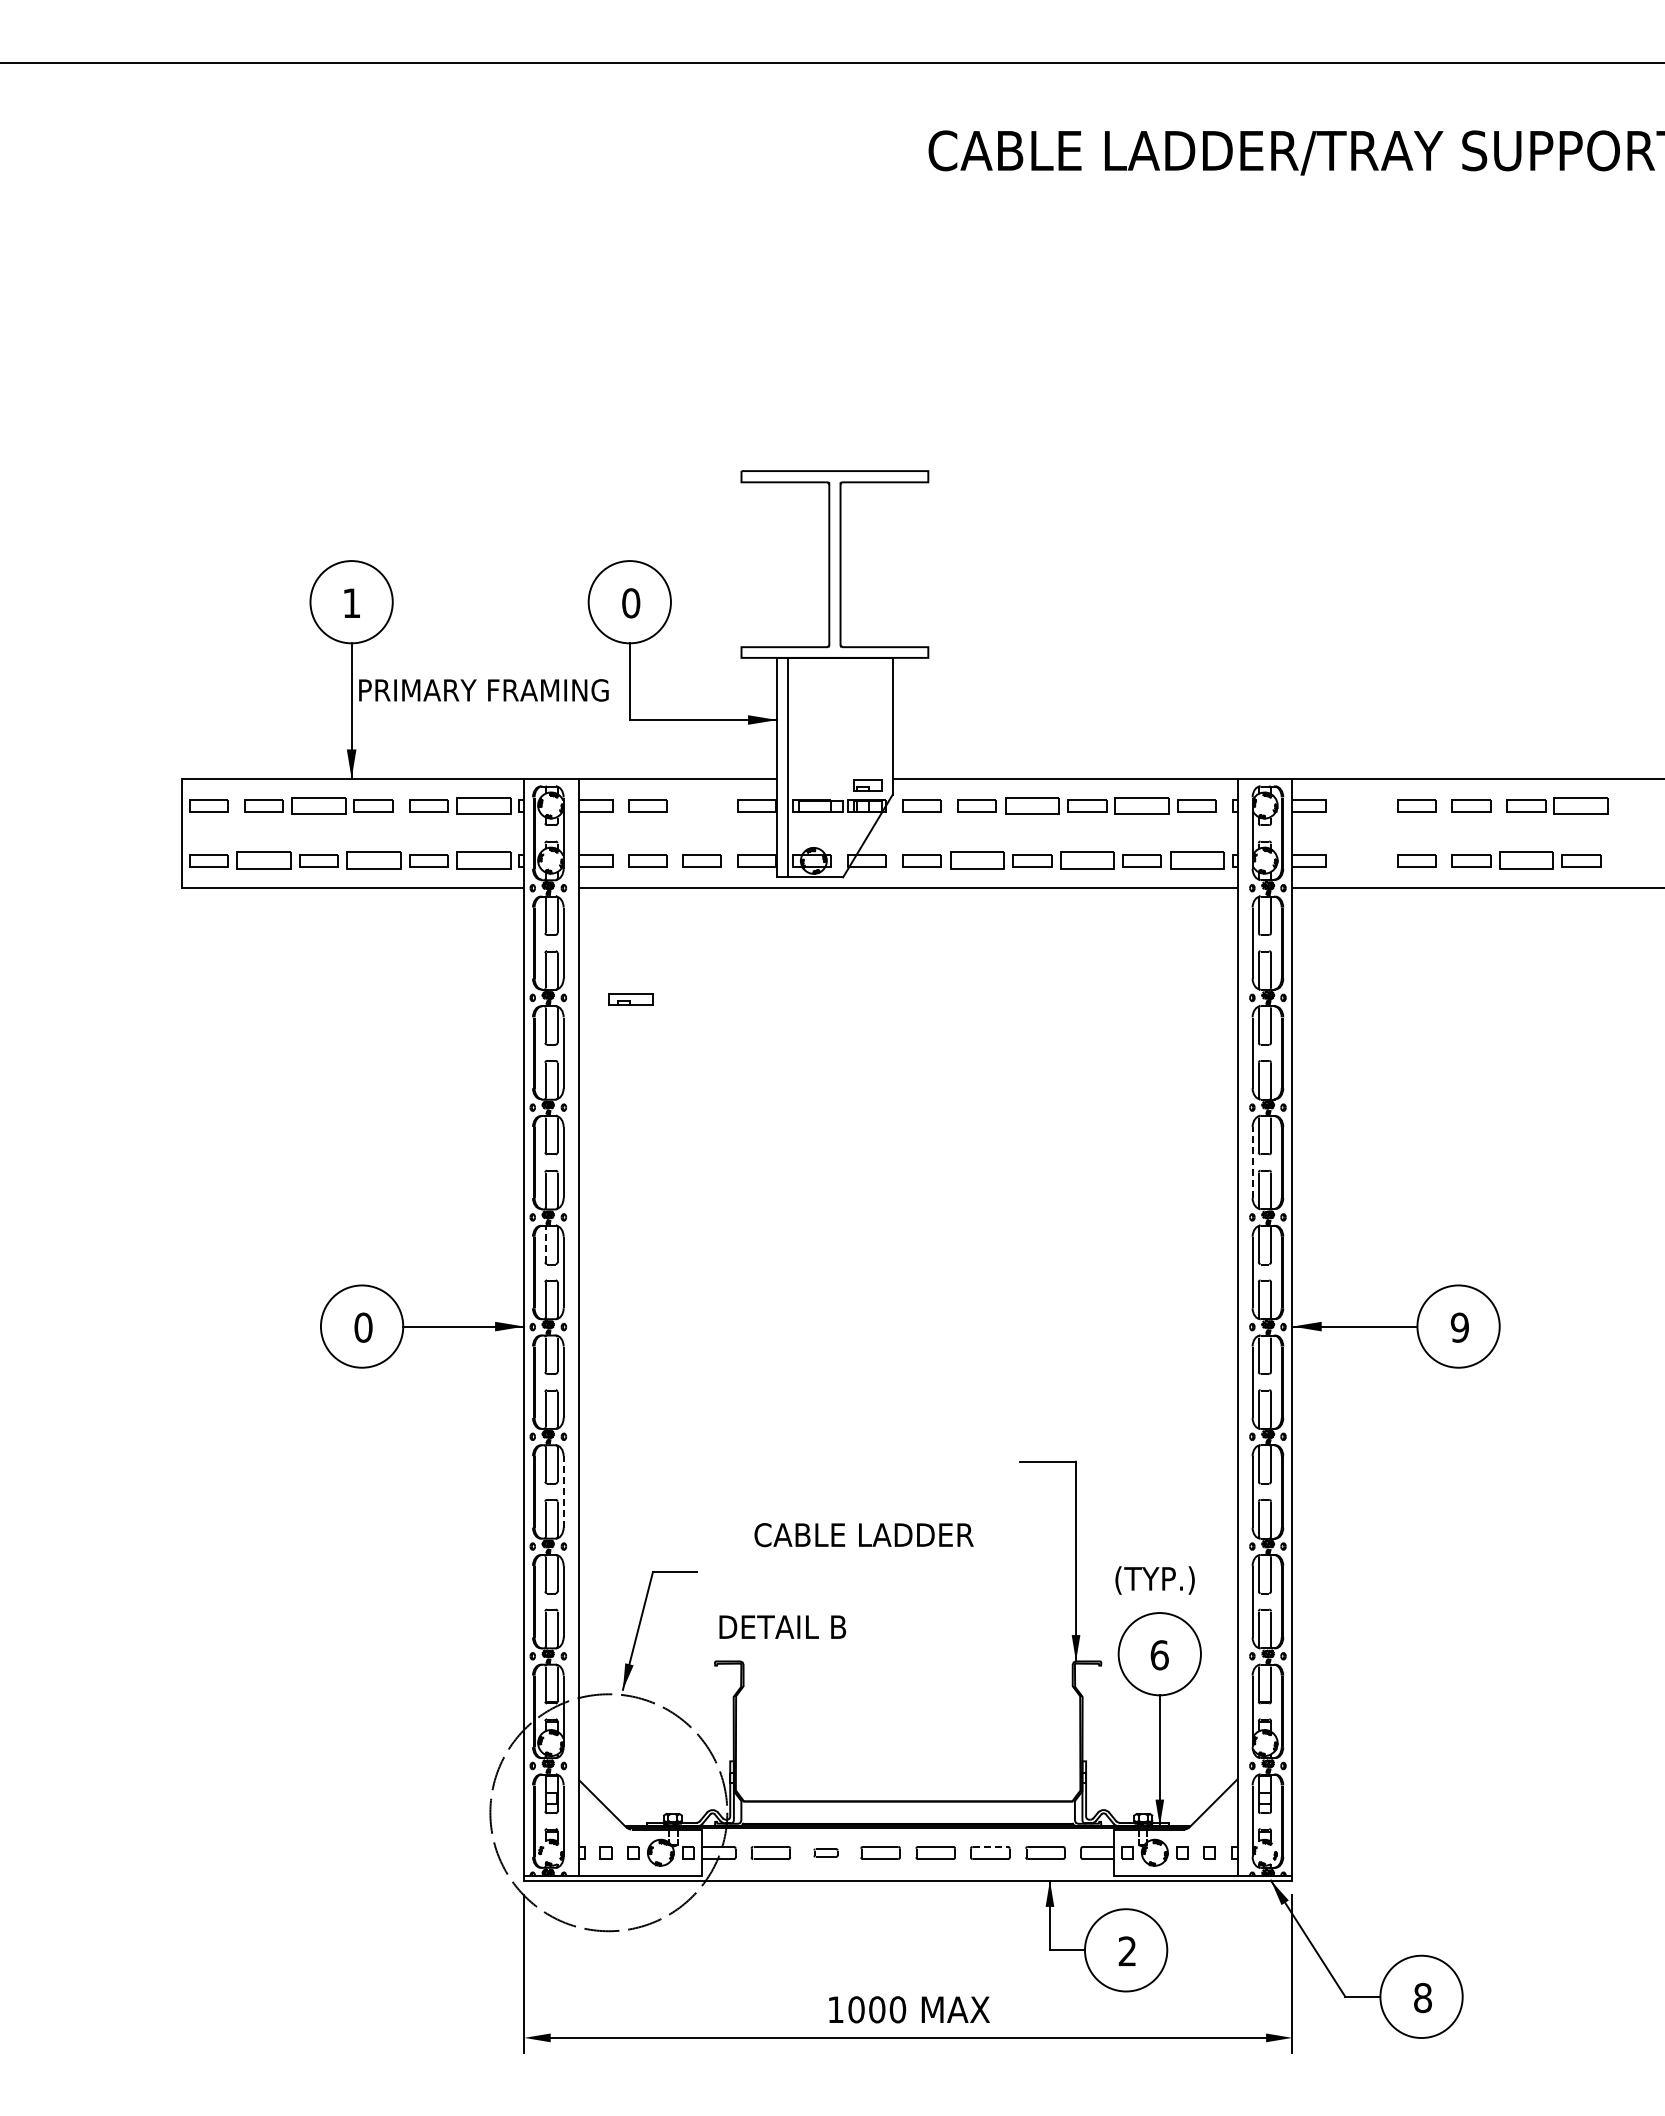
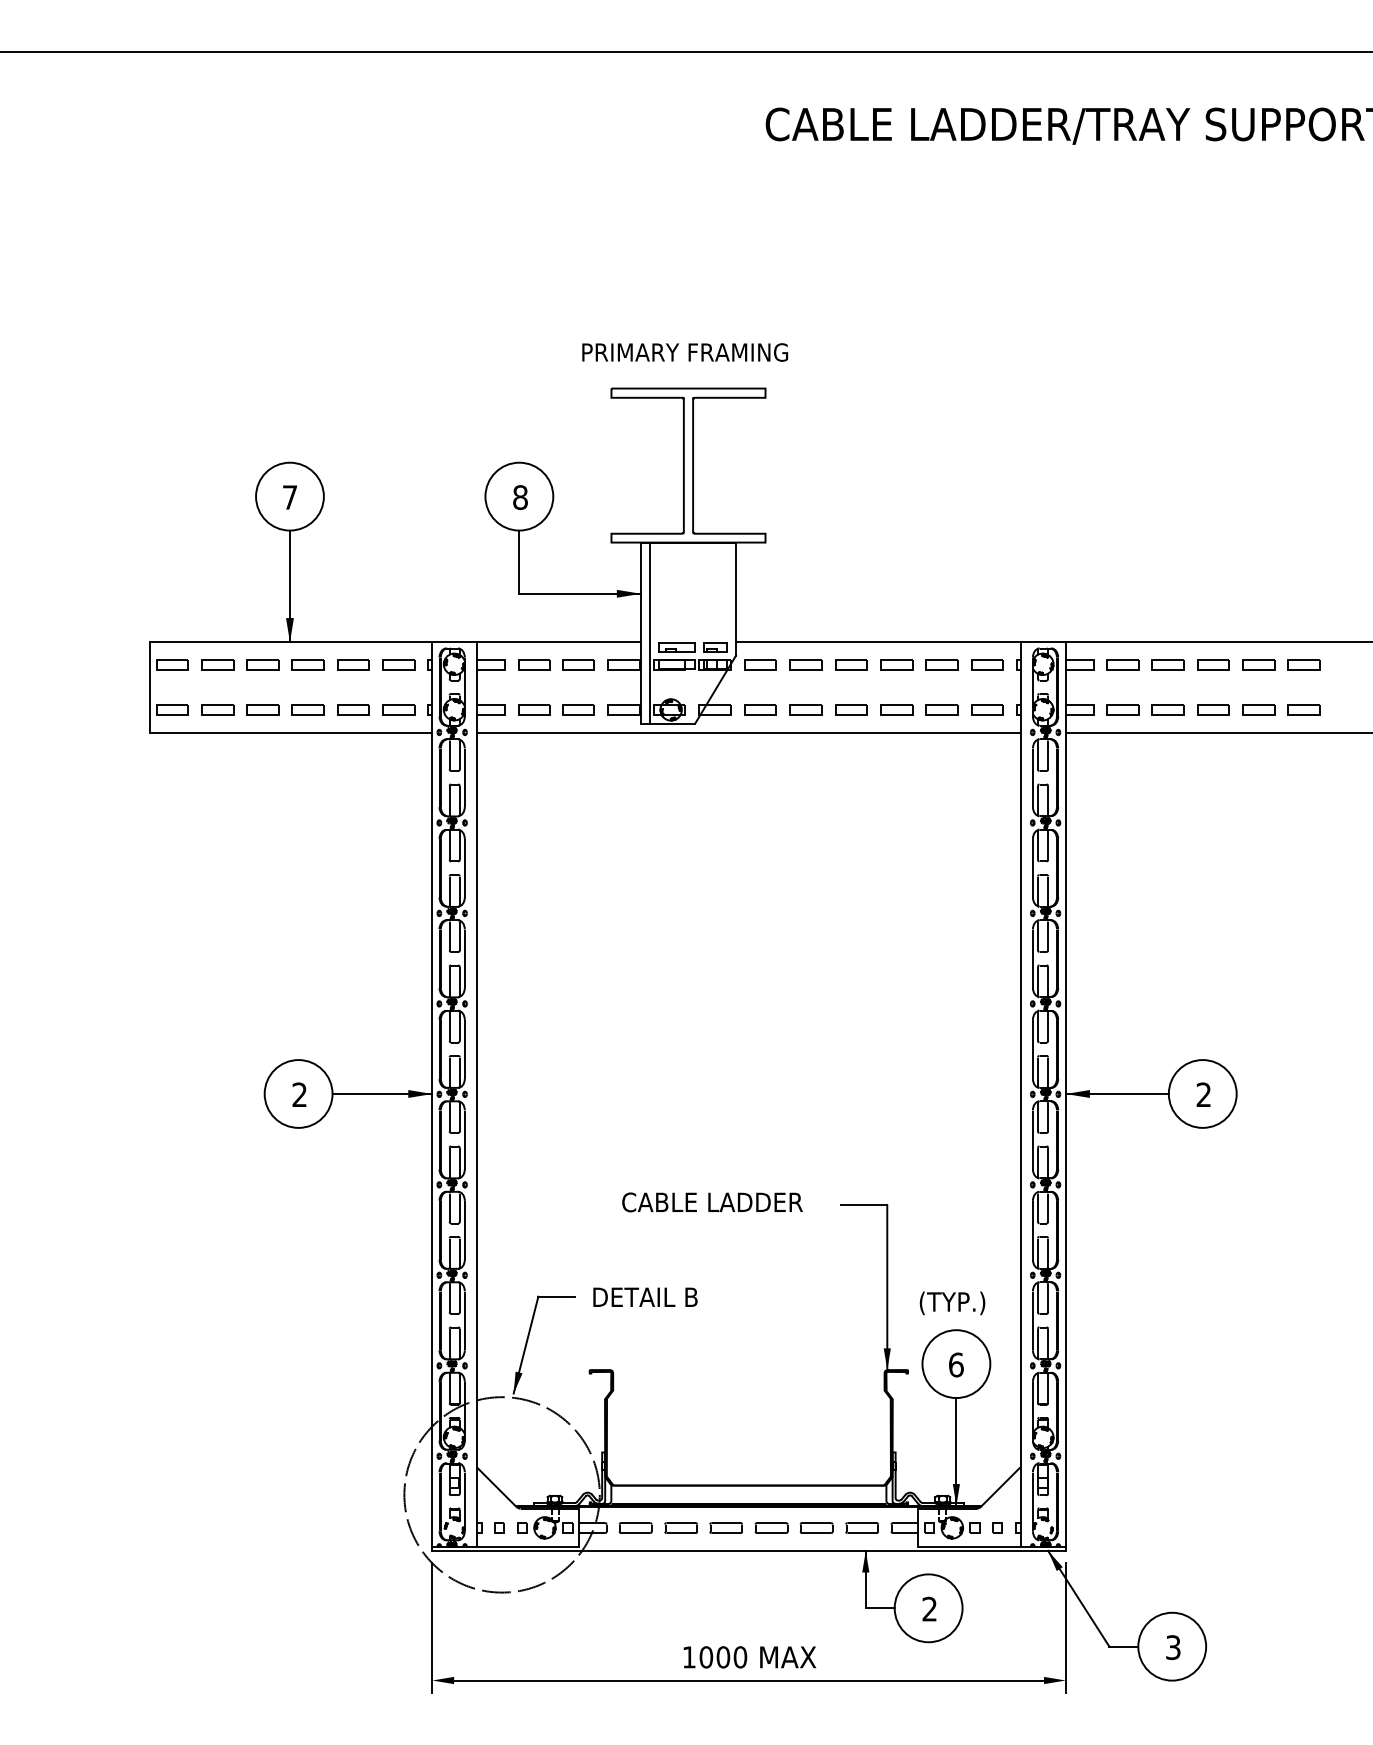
text: (351, 602) -> (289, 496), 1 -> 7
text: (631, 603) -> (520, 497), 0 -> 8
text: (483, 690) -> (684, 352), moved
part: (318, 805) -> (262, 664), size x0.71
part: (483, 805) -> (398, 664), size x0.71
part: (701, 805) -> (578, 664), added
part: (1032, 805) -> (851, 664), size x0.71
part: (1141, 805) -> (941, 664), size x0.71
part: (1361, 805) -> (1122, 664), added
part: (1581, 805) -> (1304, 664), size x0.71
part: (263, 860) -> (217, 709), size x0.71
part: (373, 860) -> (308, 709), size x0.71
part: (483, 860) -> (398, 709), size x0.71
part: (976, 860) -> (805, 709), size x0.71
part: (1087, 860) -> (896, 709), size x0.71
part: (1196, 860) -> (986, 709), size x0.71
part: (1361, 860) -> (1122, 709), added
part: (1526, 860) -> (1258, 709), size x0.71
part: (630, 999) -> (676, 647), moved
line: (1253, 1162) -> (1033, 958), dashed -> solid
line: (545, 1244) -> (449, 1026), dashed -> solid
text: (363, 1327) -> (299, 1094), 0 -> 2
text: (1459, 1327) -> (1203, 1094), 9 -> 2
line: (563, 1492) -> (464, 1230), dashed -> solid
text: (863, 1535) -> (712, 1202), moved
text: (782, 1626) -> (645, 1296), moved
line: (990, 1846) -> (816, 1522), dashed -> solid
part: (825, 1852) -> (680, 1527), size x1.67
text: (1422, 1998) -> (1173, 1648), 8 -> 3

